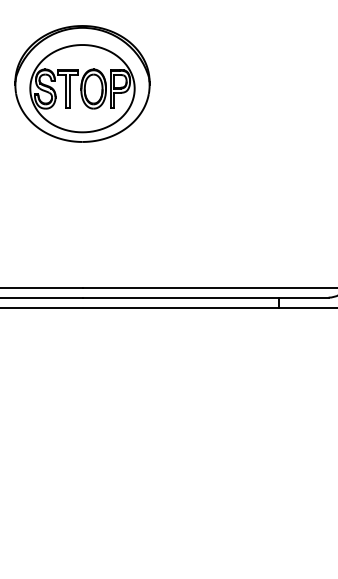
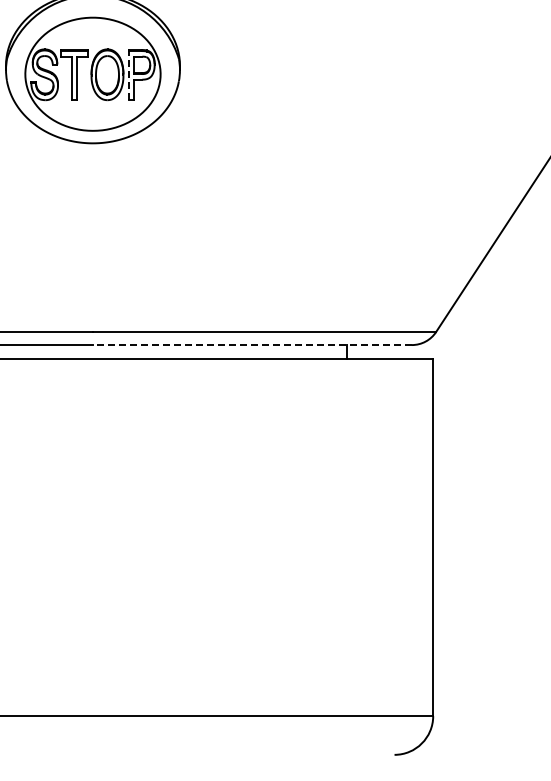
line: (110, 88) -> (129, 74), solid -> dashed
line: (204, 297) -> (251, 345), solid -> dashed

